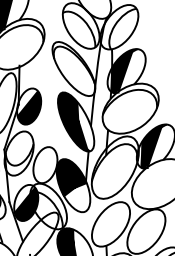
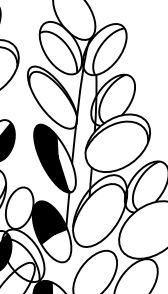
fill: (122, 71) -> (108, 100), removed
fill: (151, 146) -> (141, 186), removed

